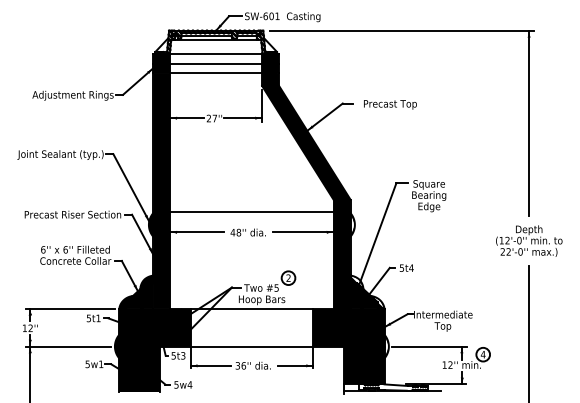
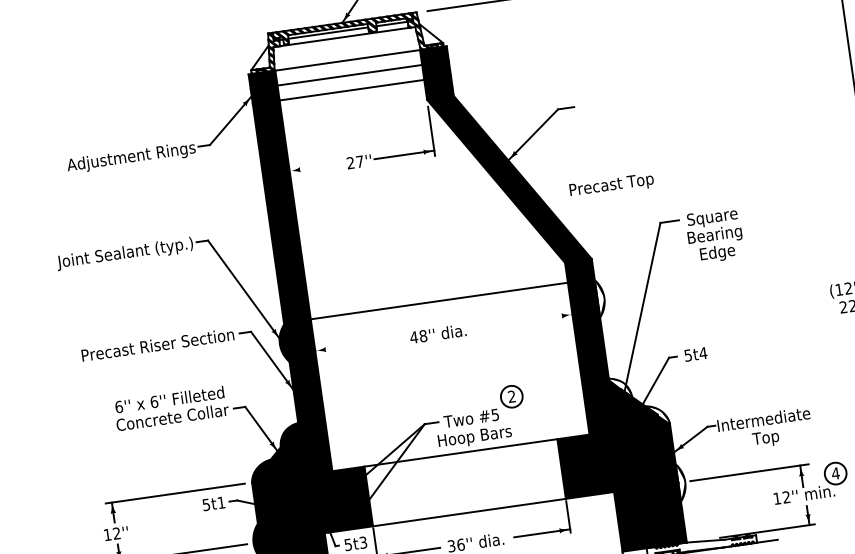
text: (390, 104) -> (611, 185), moved
line: (187, 118) -> (316, 167), removed
line: (196, 232) -> (356, 345), removed
line: (303, 232) -> (525, 321), removed

